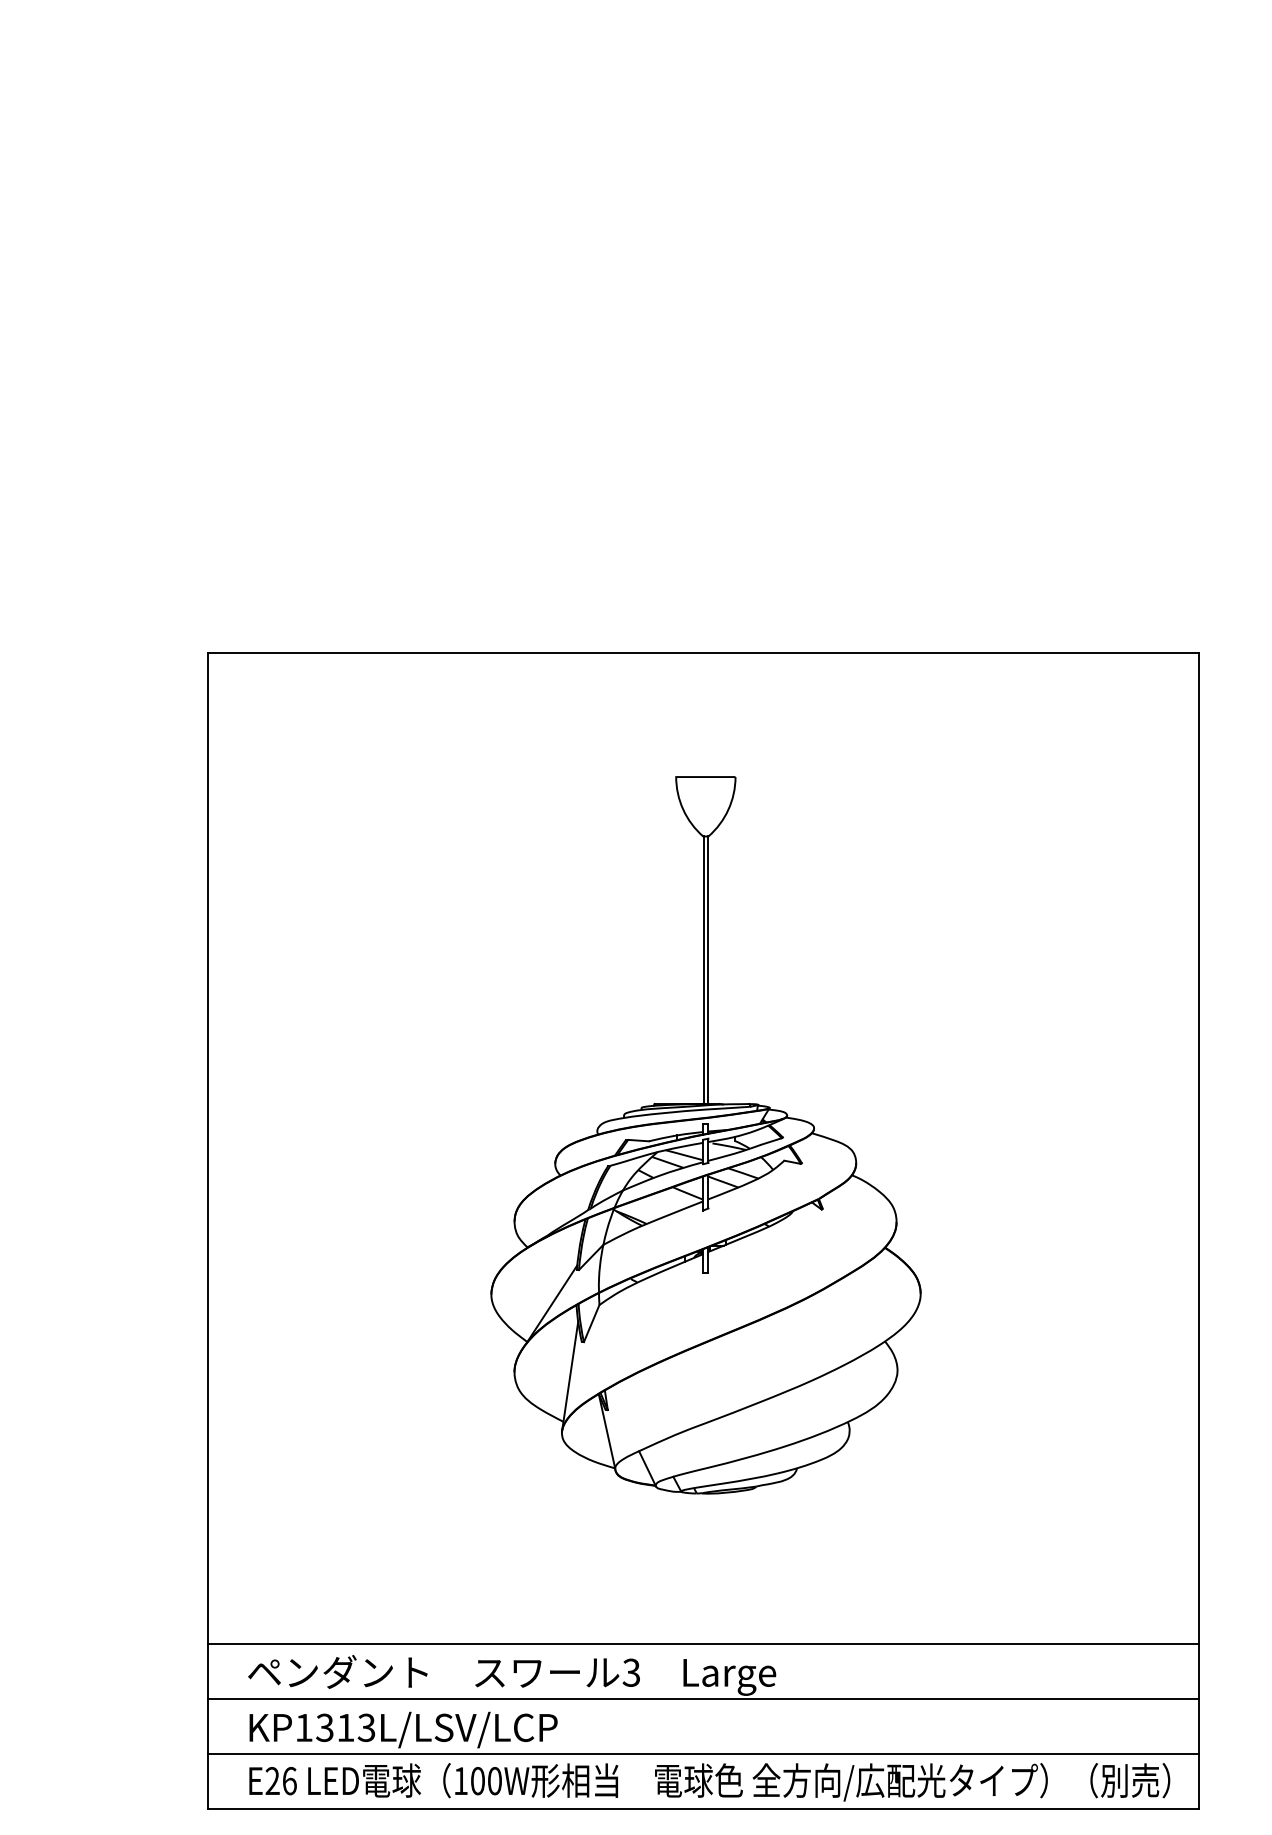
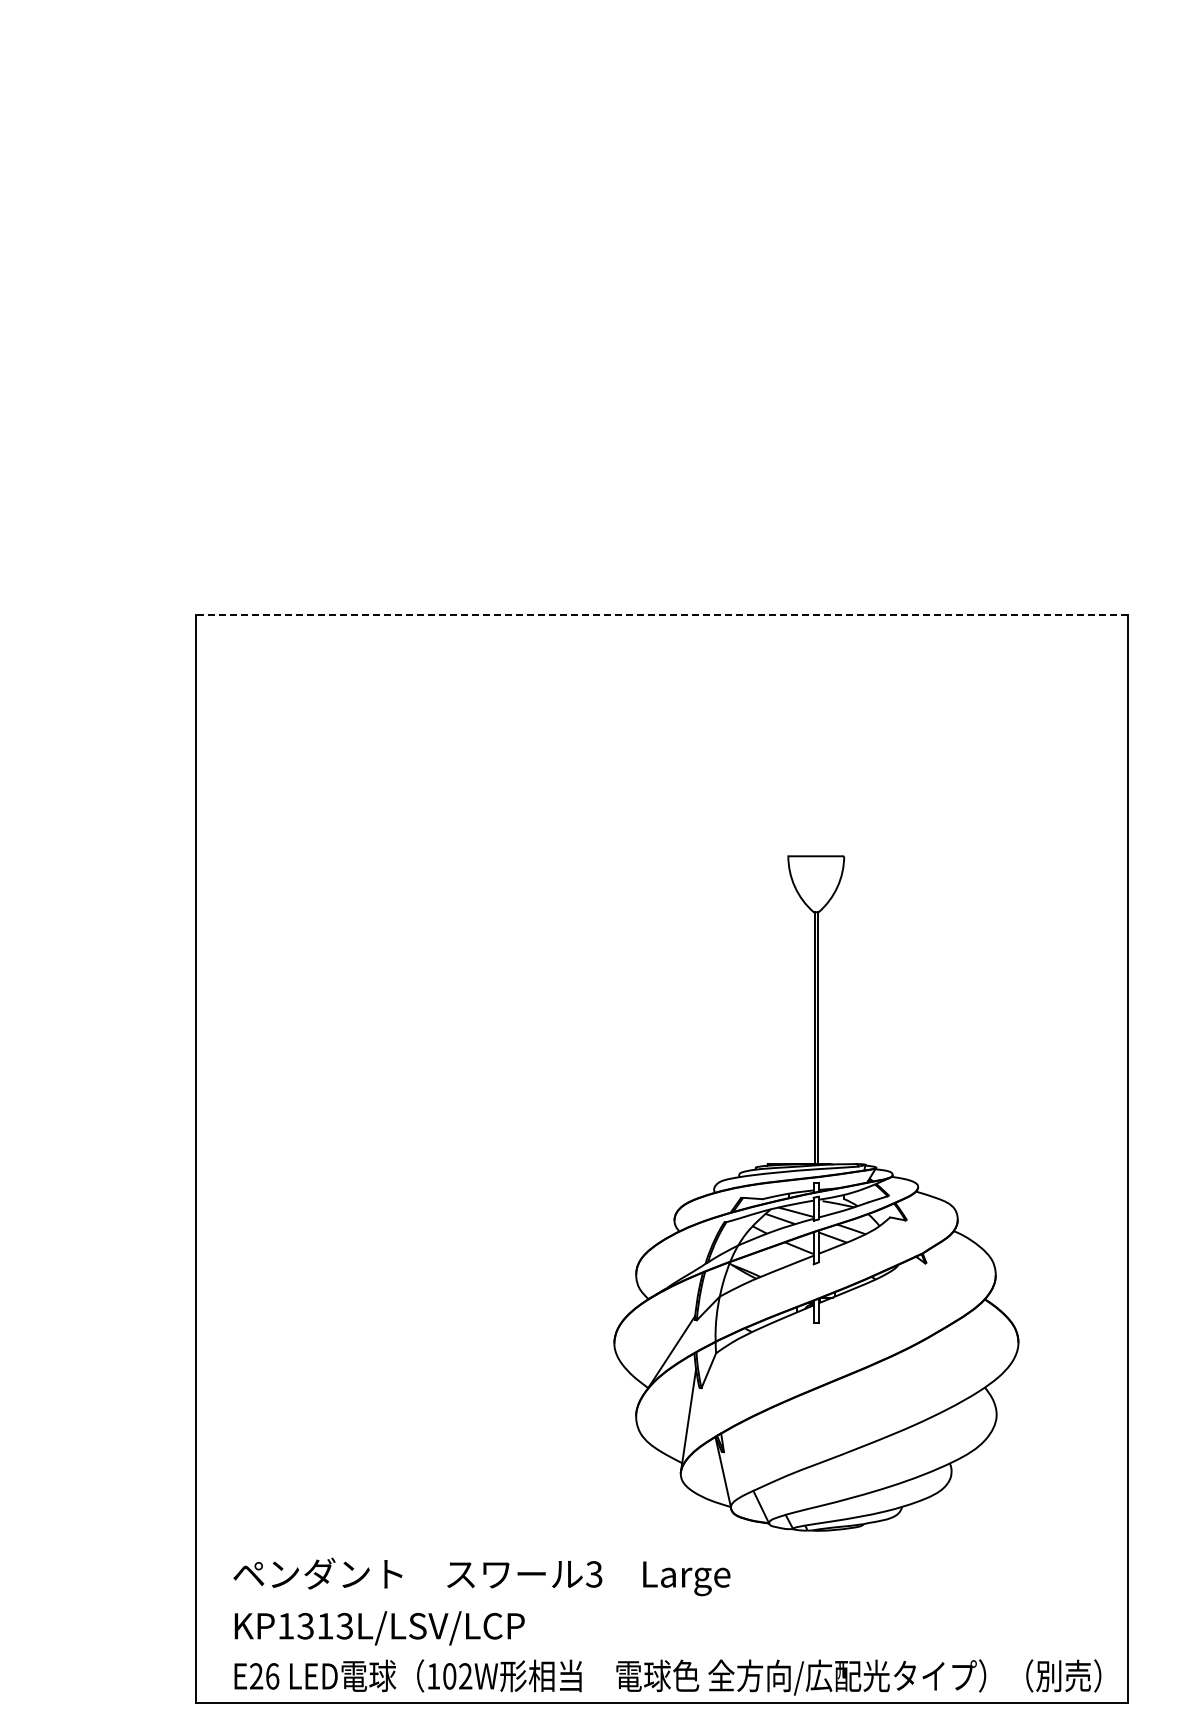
line: (702, 652) -> (661, 614), solid -> dashed
part: (706, 1135) -> (816, 1193), moved
line: (702, 1644) -> (661, 1547), removed
line: (702, 1699) -> (661, 1599), removed
line: (702, 1754) -> (661, 1651), removed
text: (494, 1781) -> (465, 1676), 100W -> 102W

